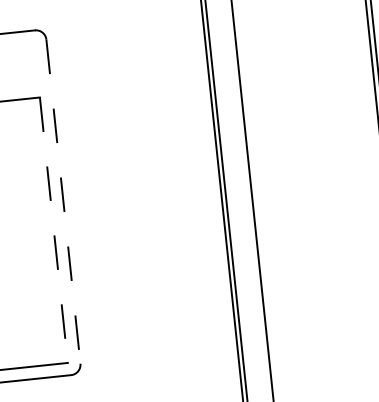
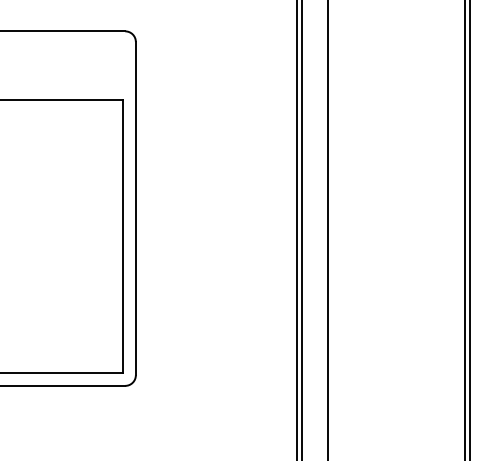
line: (63, 201) -> (135, 208), dashed -> solid
line: (54, 231) -> (123, 237), dashed -> solid

